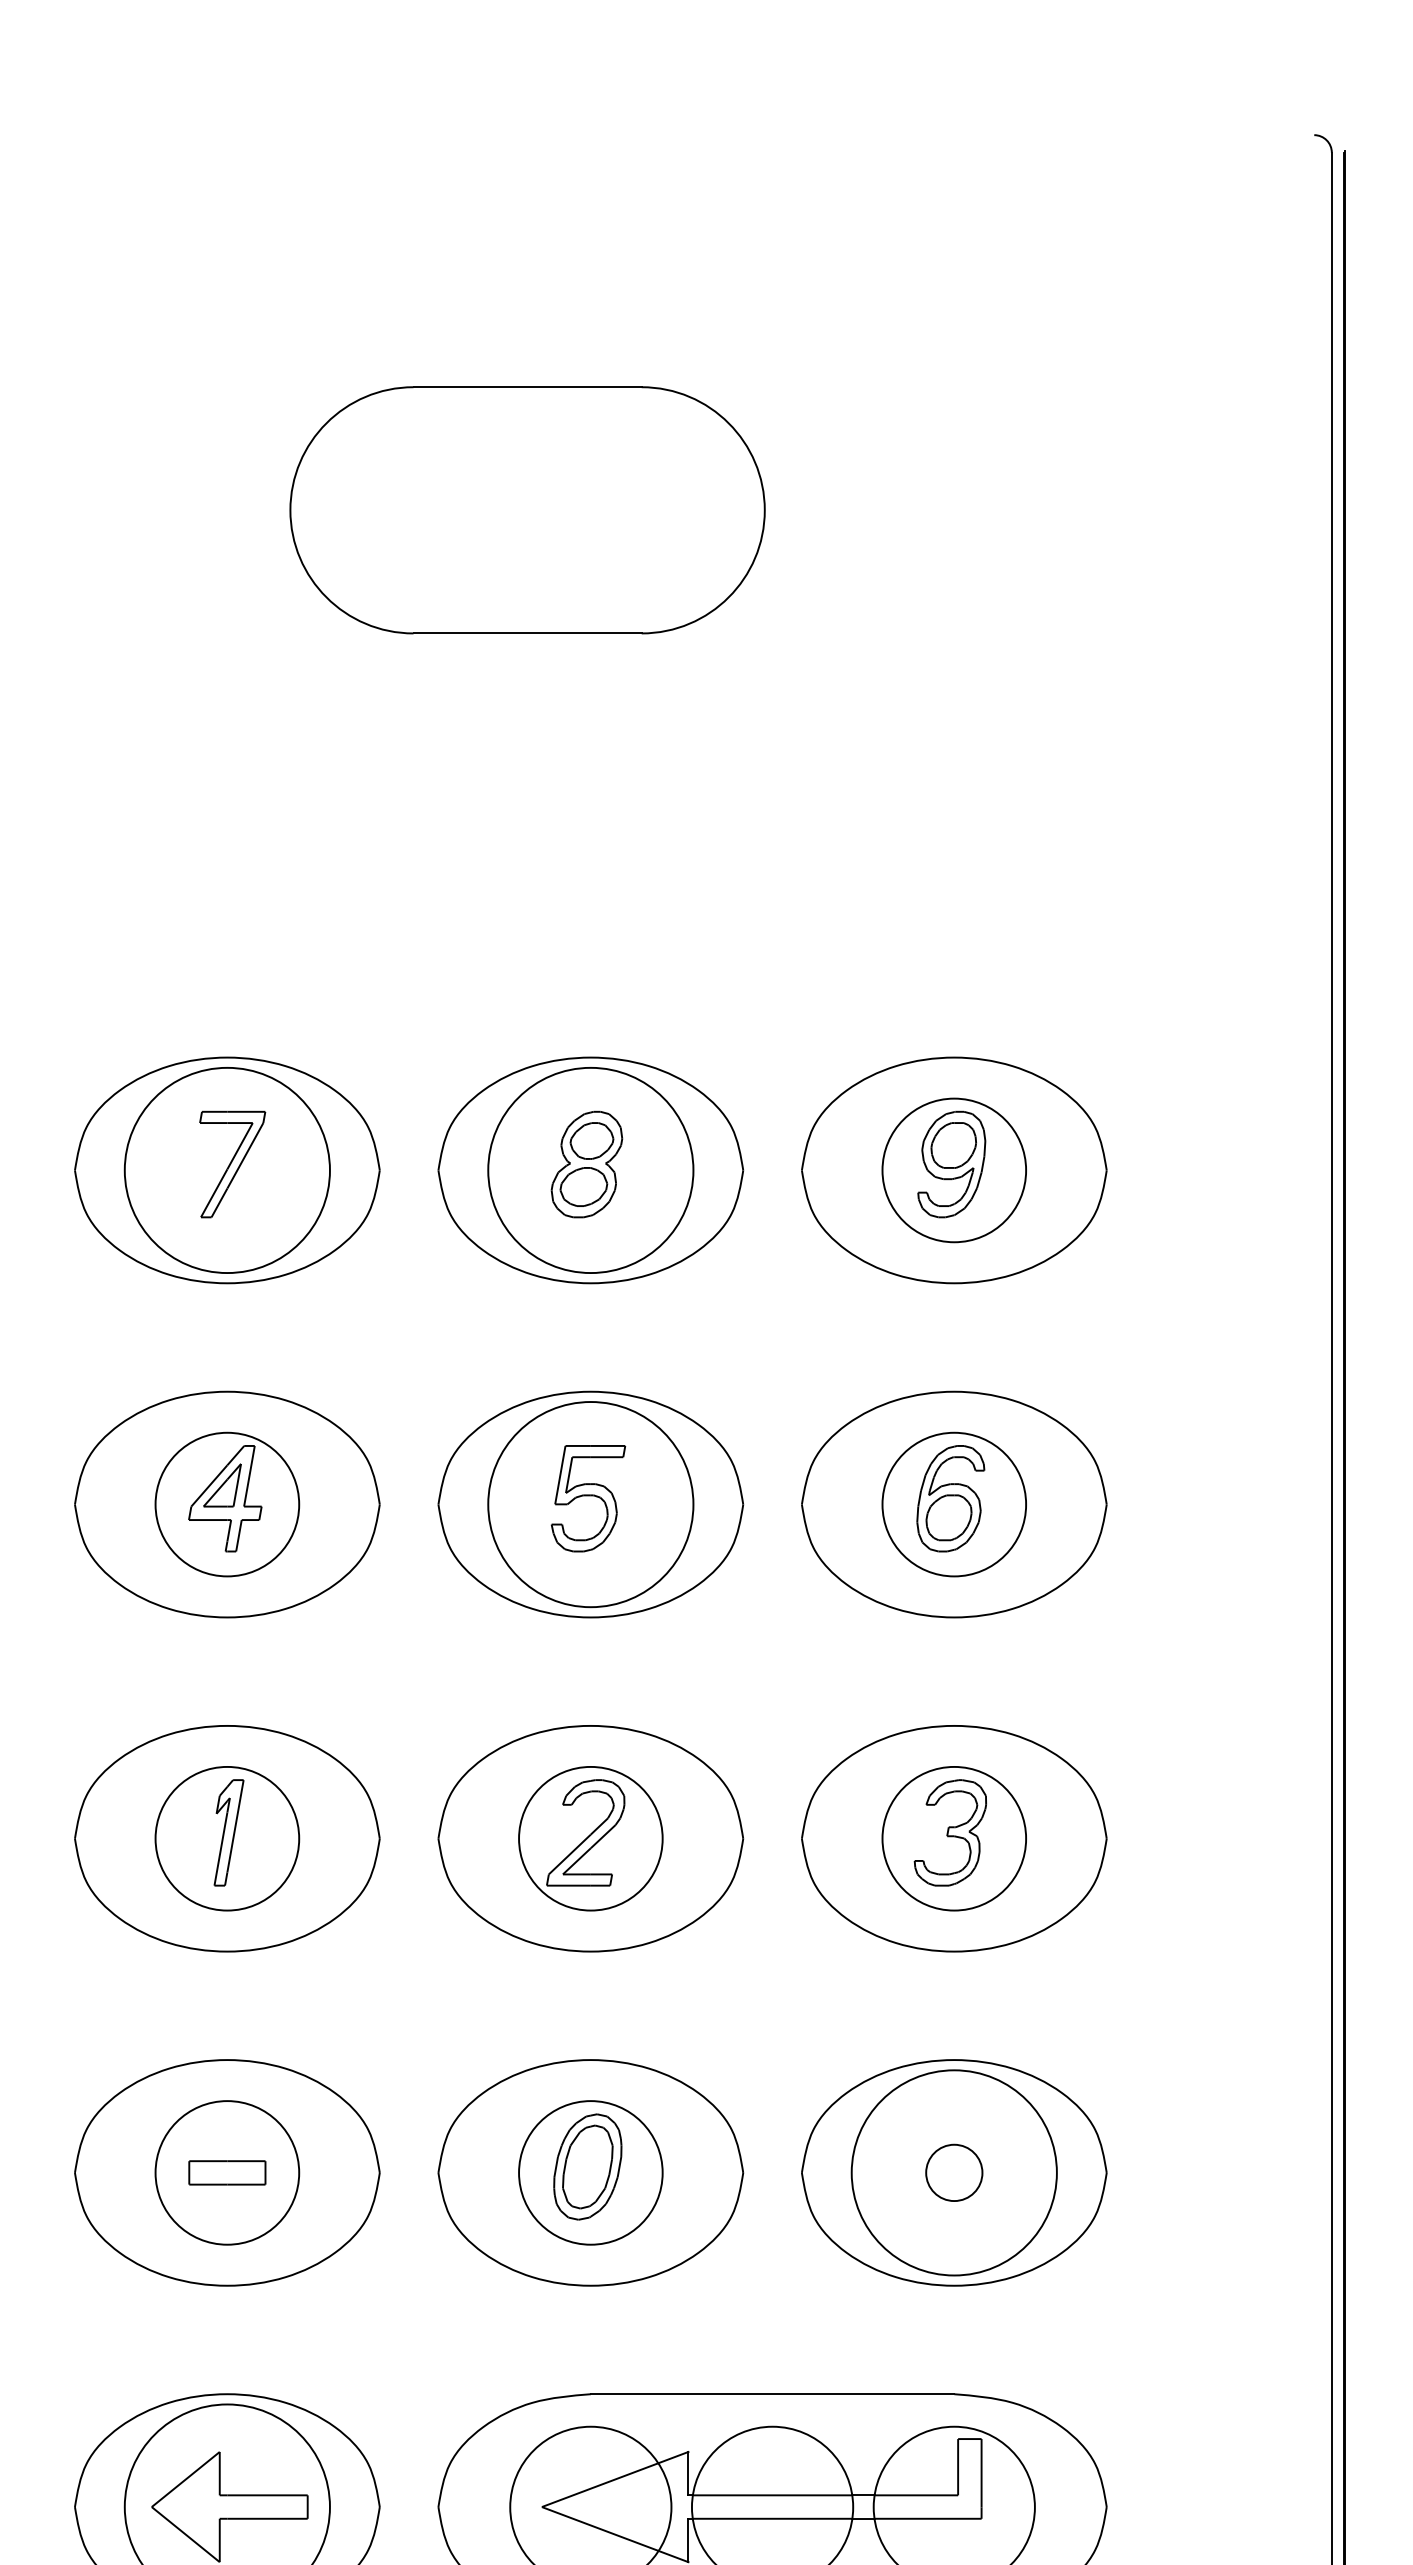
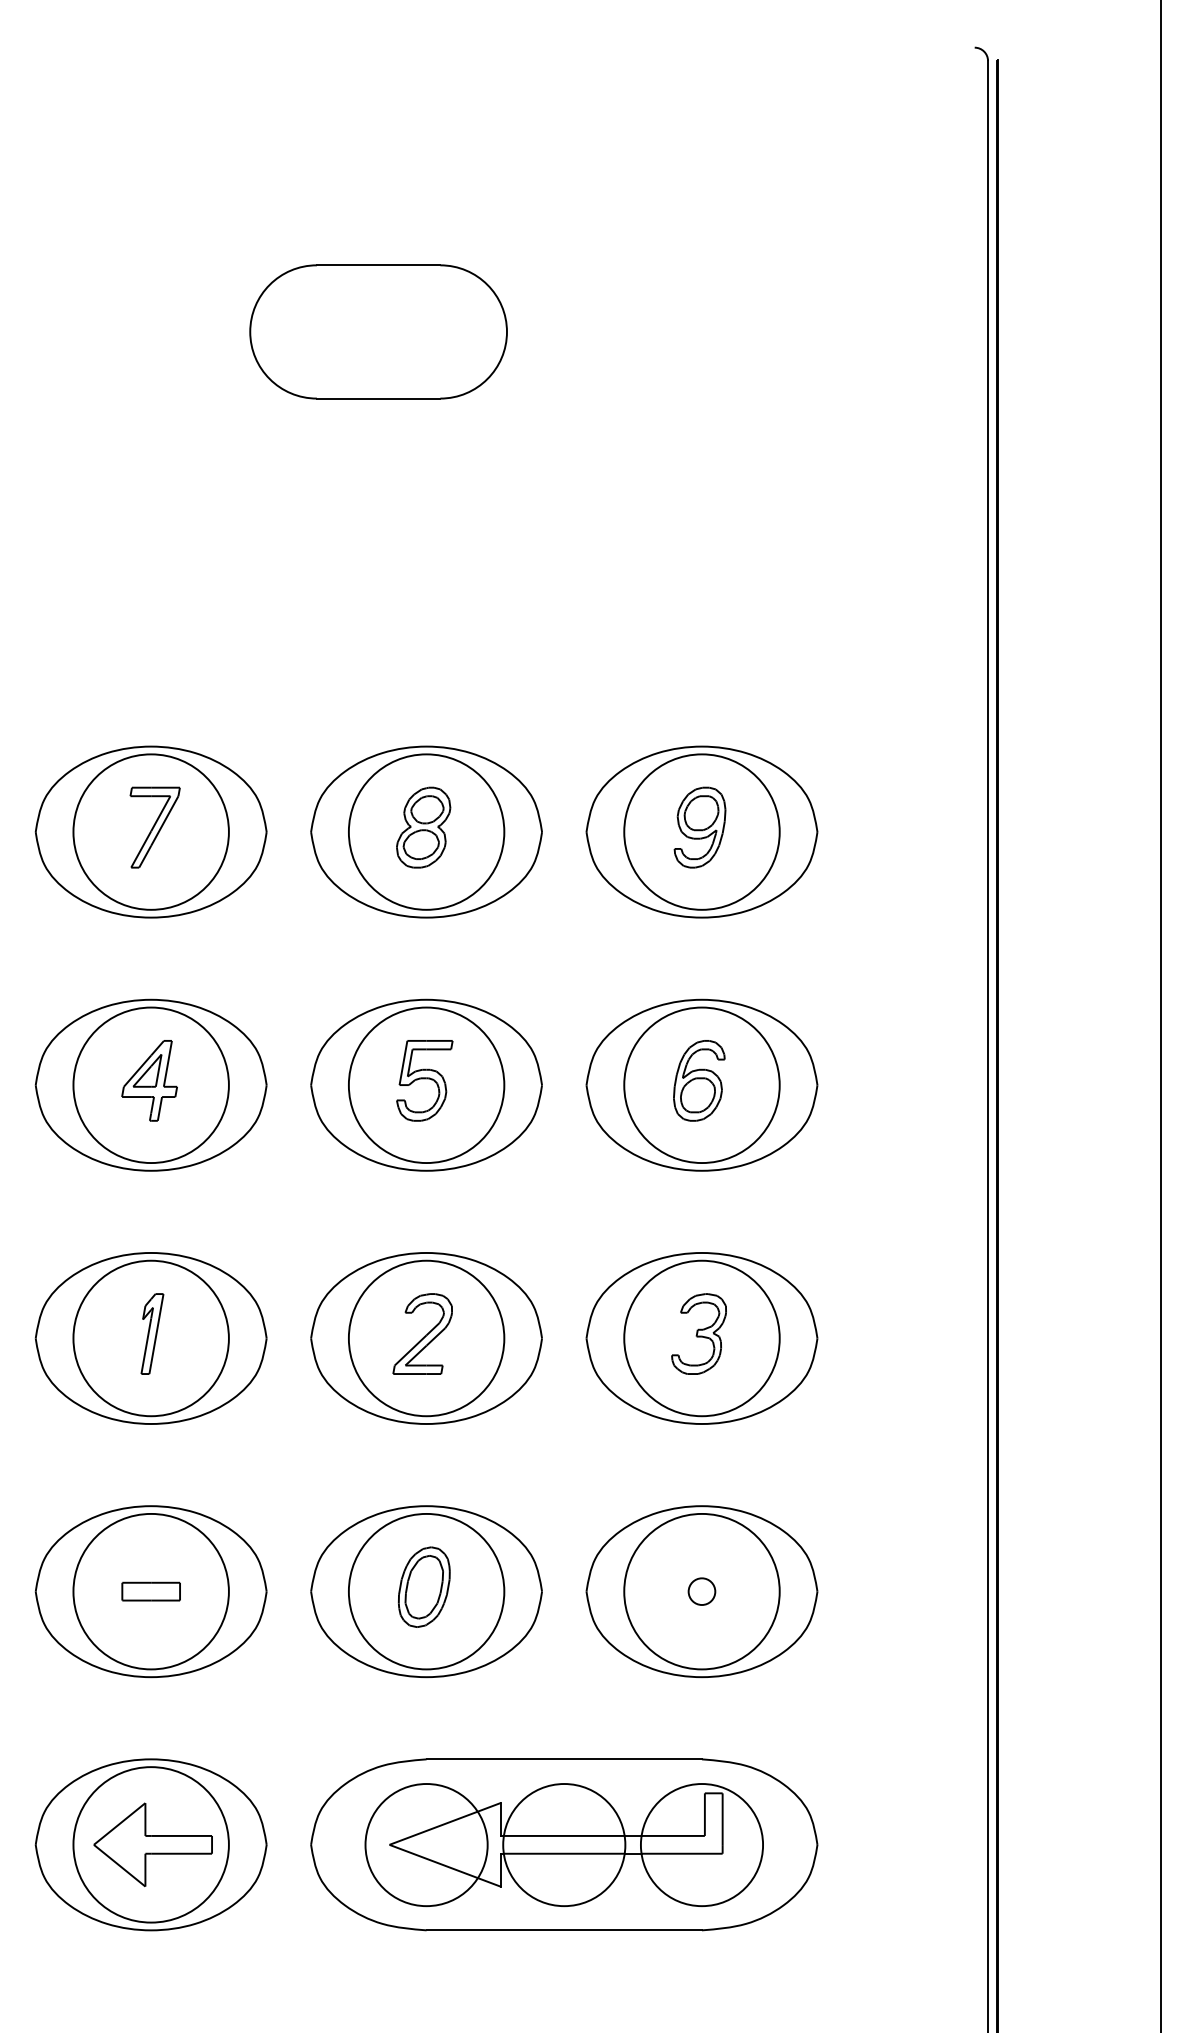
part: (527, 509) -> (378, 331), size x0.71
circle: (953, 1169) -> (701, 831), size x1.43
circle: (226, 1504) -> (150, 1085), size x1.43
circle: (953, 1504) -> (701, 1085), size x1.43
circle: (226, 1838) -> (150, 1338), size x1.43
circle: (590, 1838) -> (426, 1338), size x1.43
circle: (953, 1838) -> (701, 1338), size x1.43
circle: (226, 2172) -> (150, 1591), size x1.43
circle: (590, 2172) -> (426, 1591), size x1.43
circle: (953, 2172) -> (701, 1591), size x0.62

